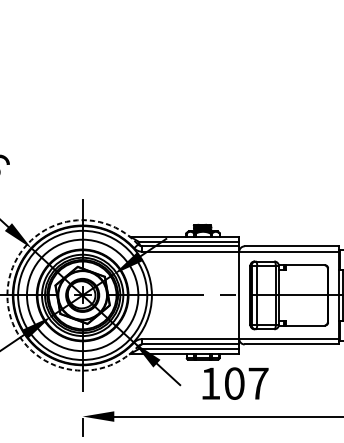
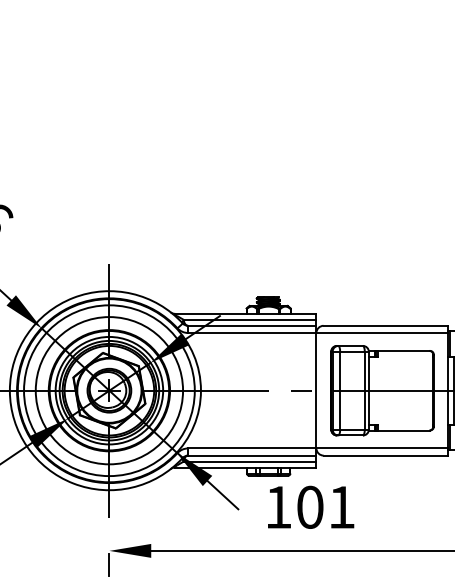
arc: (7, 295) -> (9, 390), dashed -> solid
text: (258, 383) -> (342, 507), 107 -> 101

